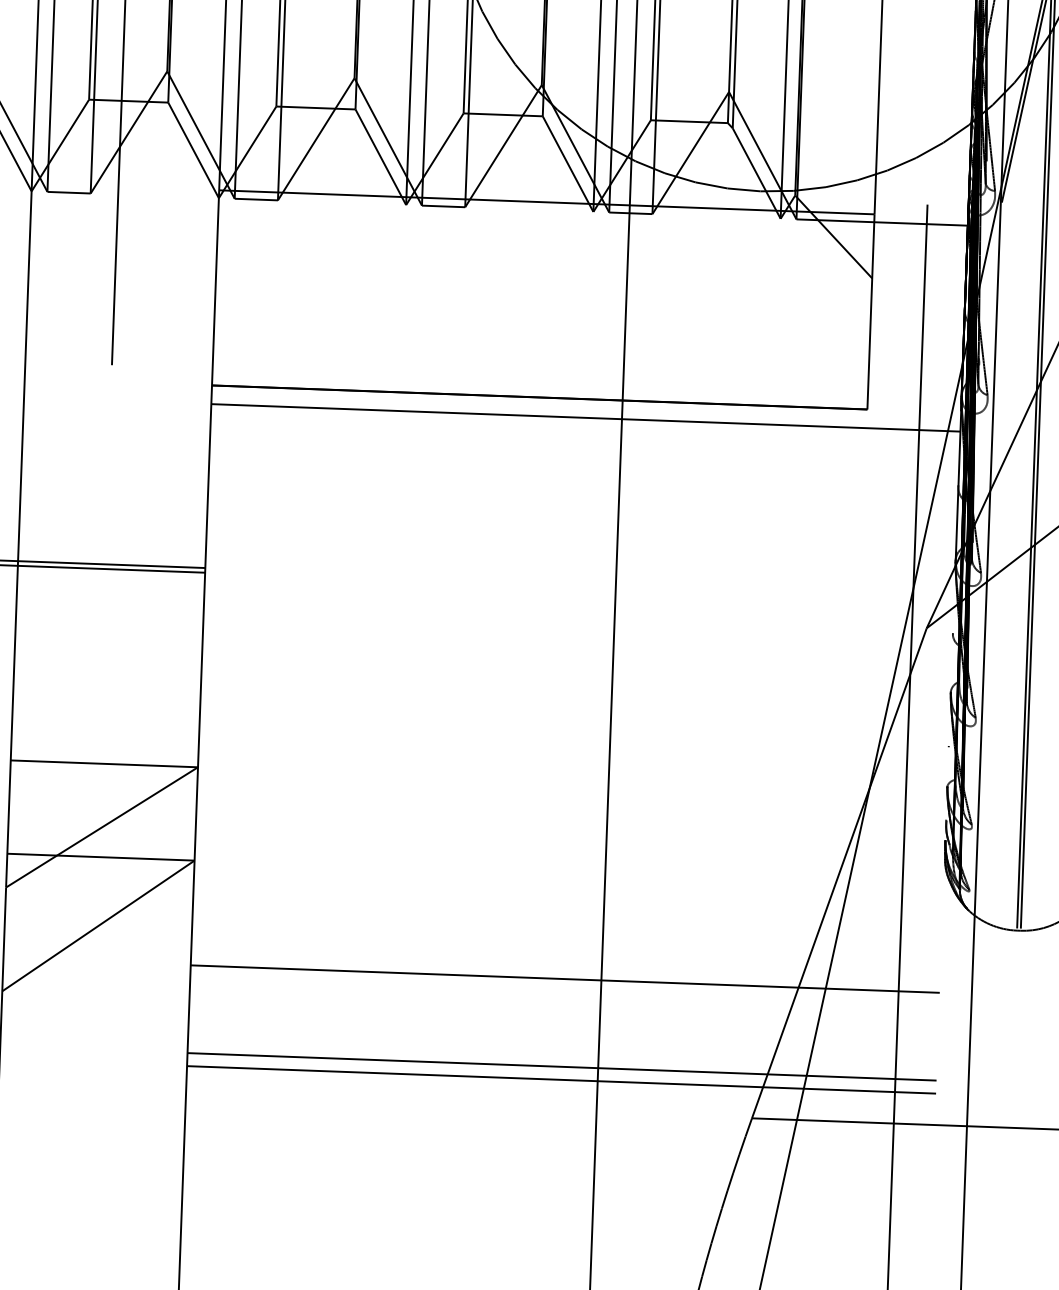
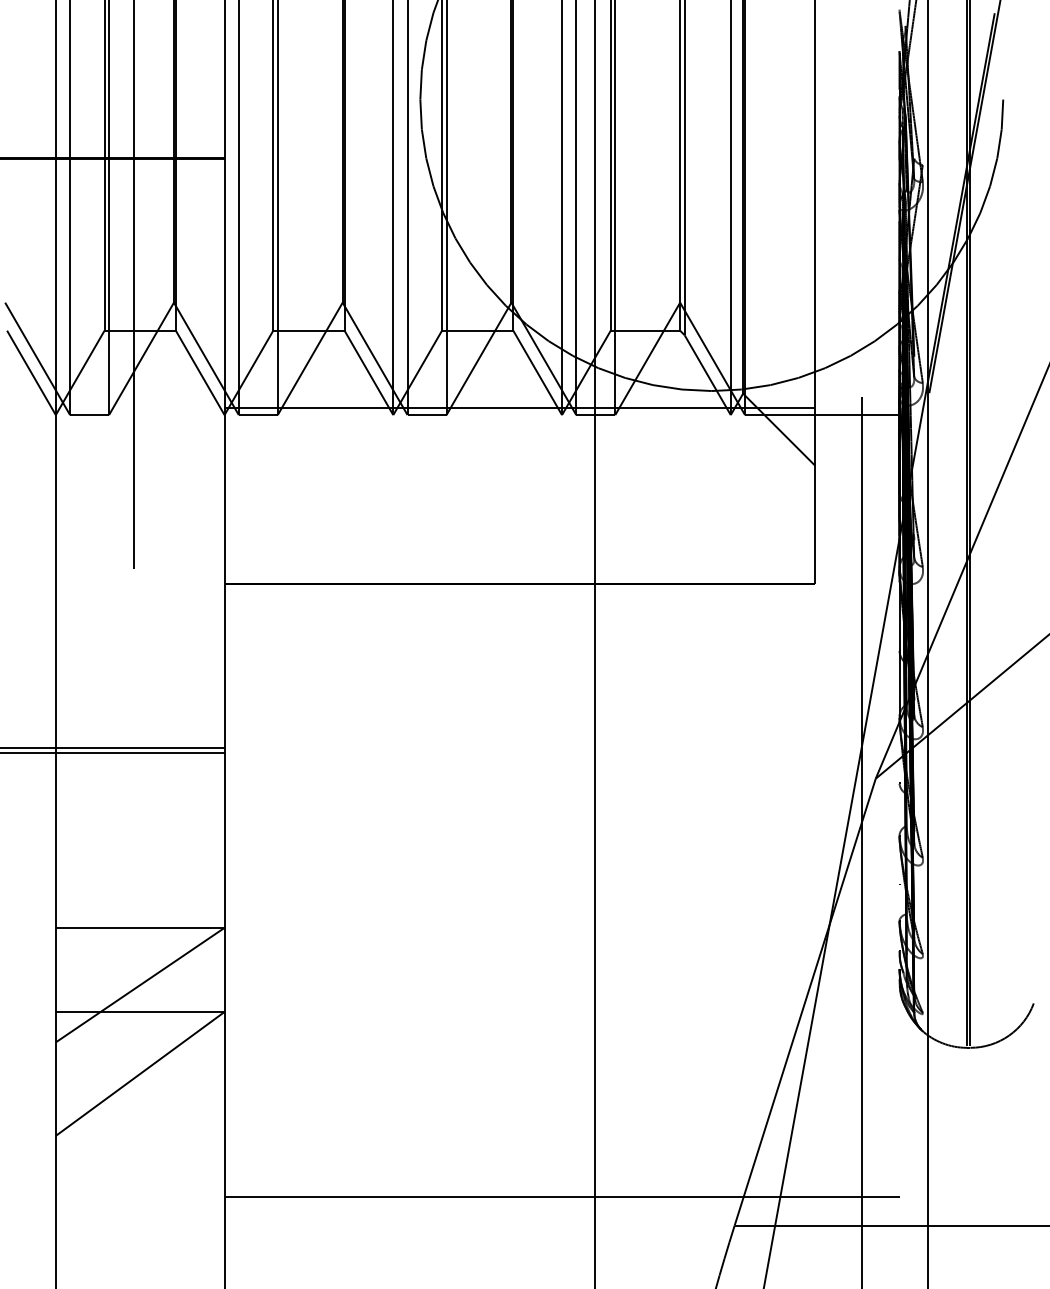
line: (585, 417) -> (561, 600), removed
line: (564, 979) -> (561, 1106), removed
line: (561, 1066) -> (561, 1185), removed

